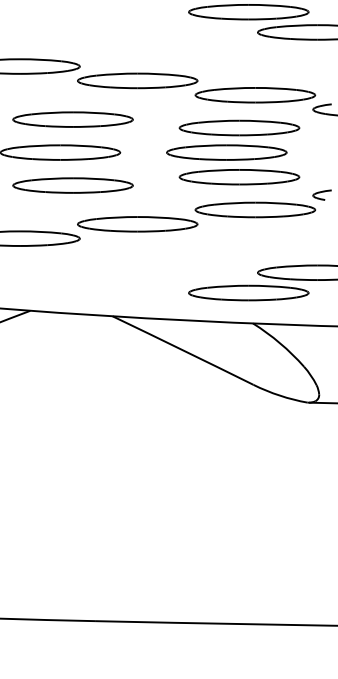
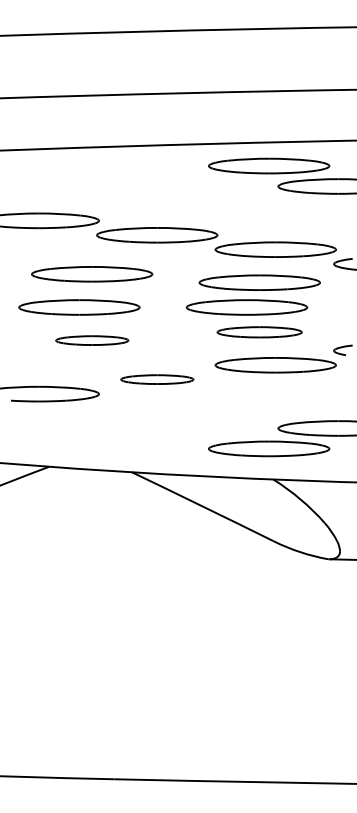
part: (239, 177) -> (259, 332), size x0.7
part: (73, 185) -> (92, 340), size x0.6
part: (137, 224) -> (157, 379), size x0.6

